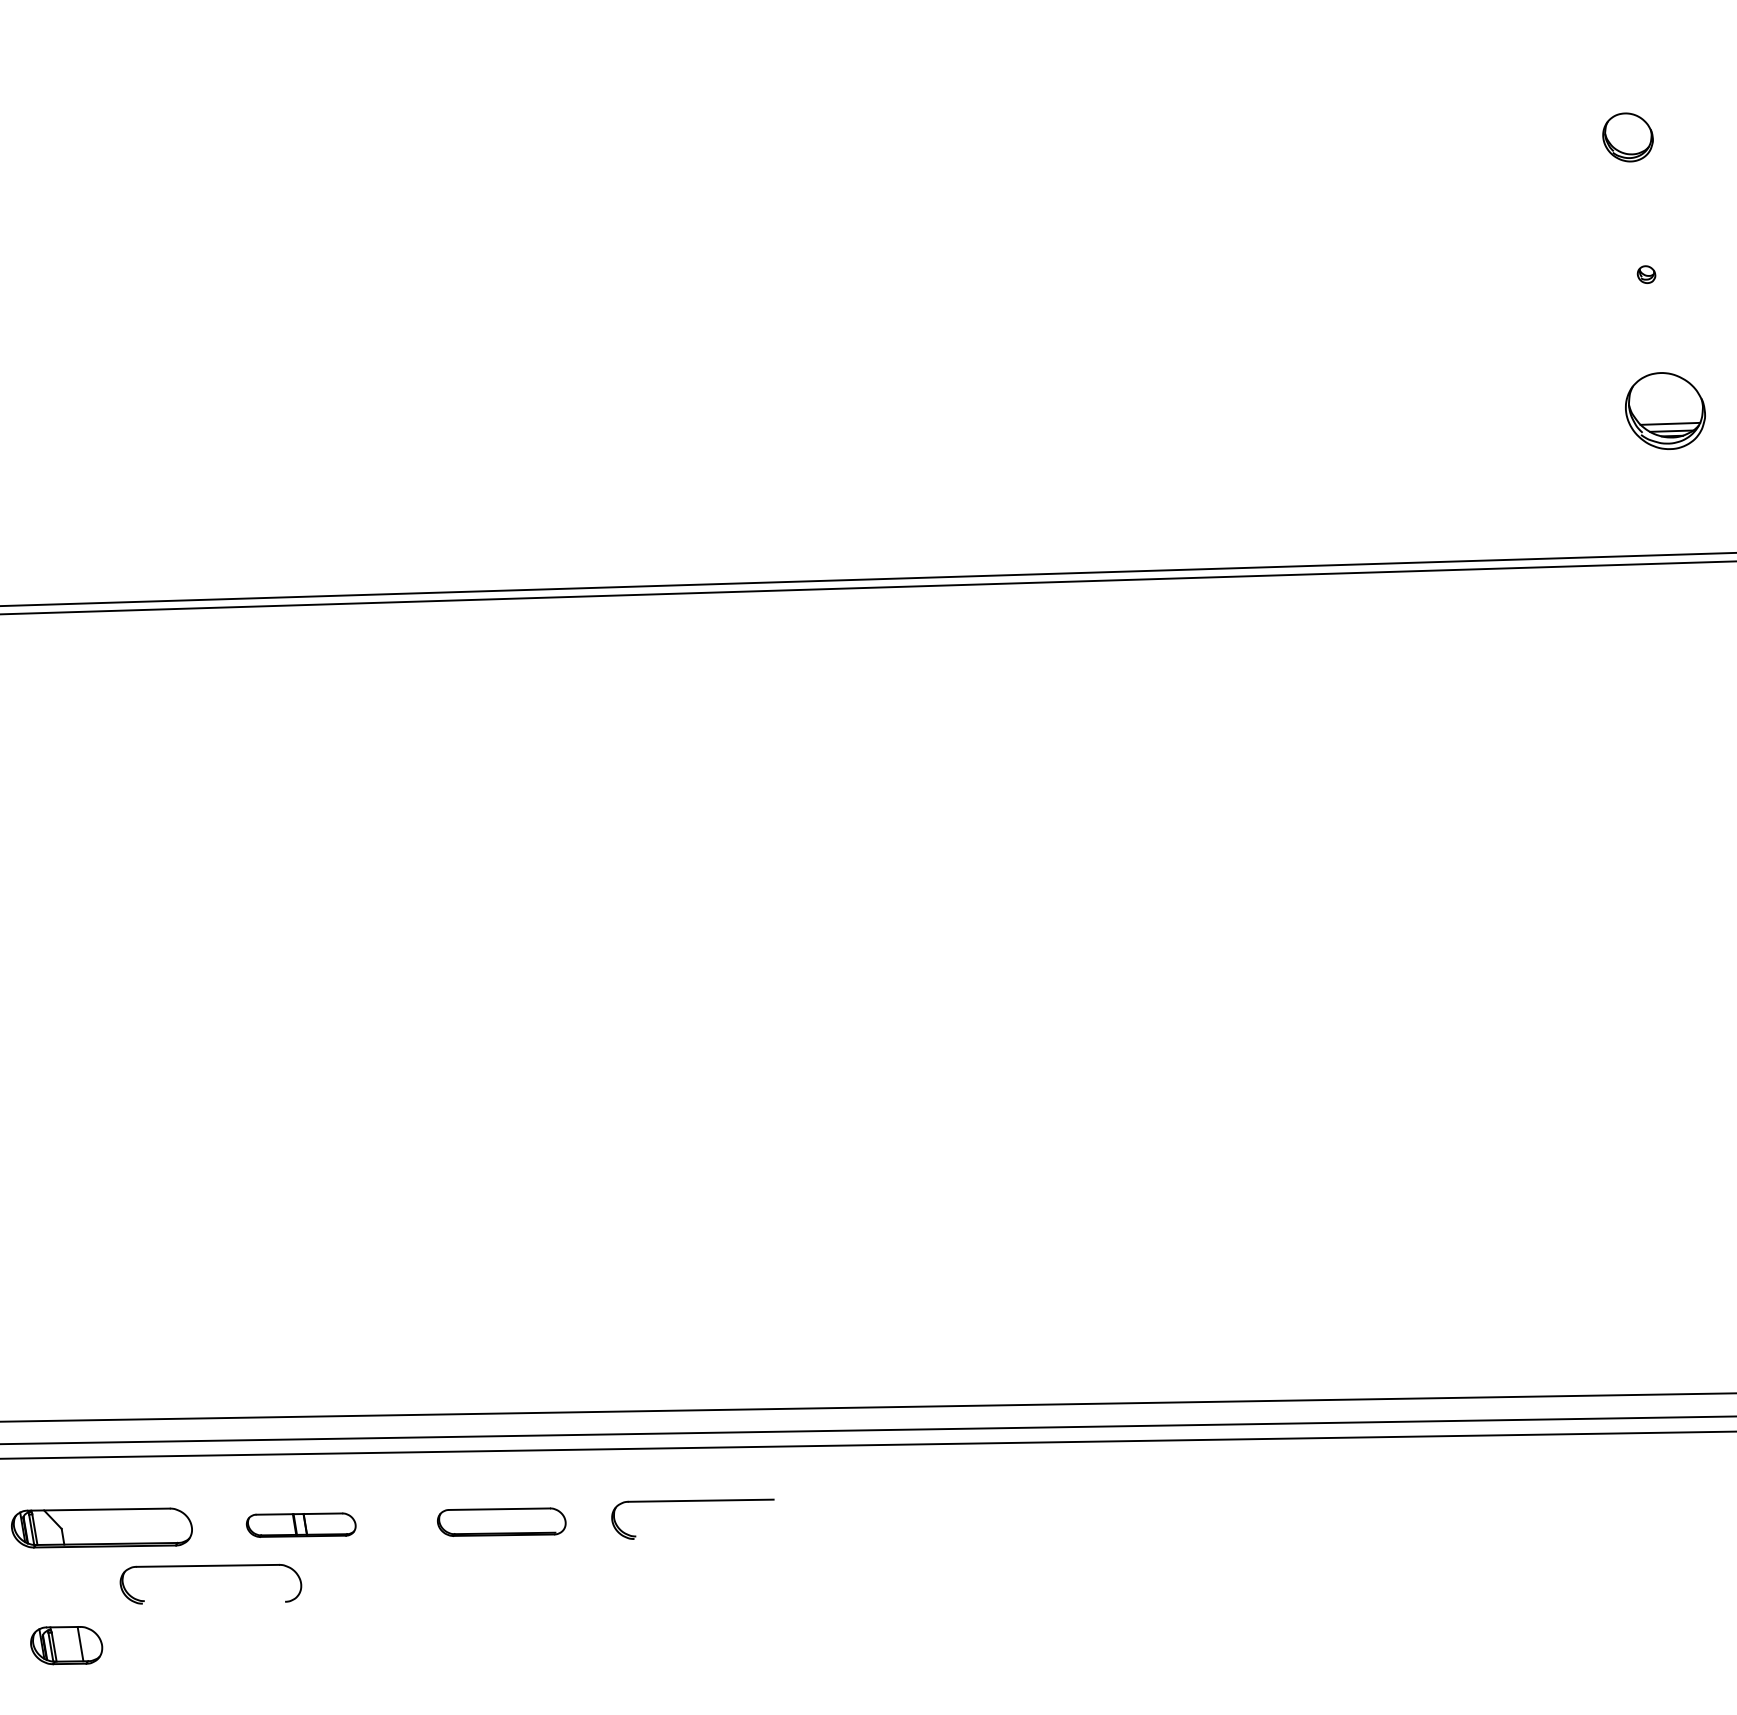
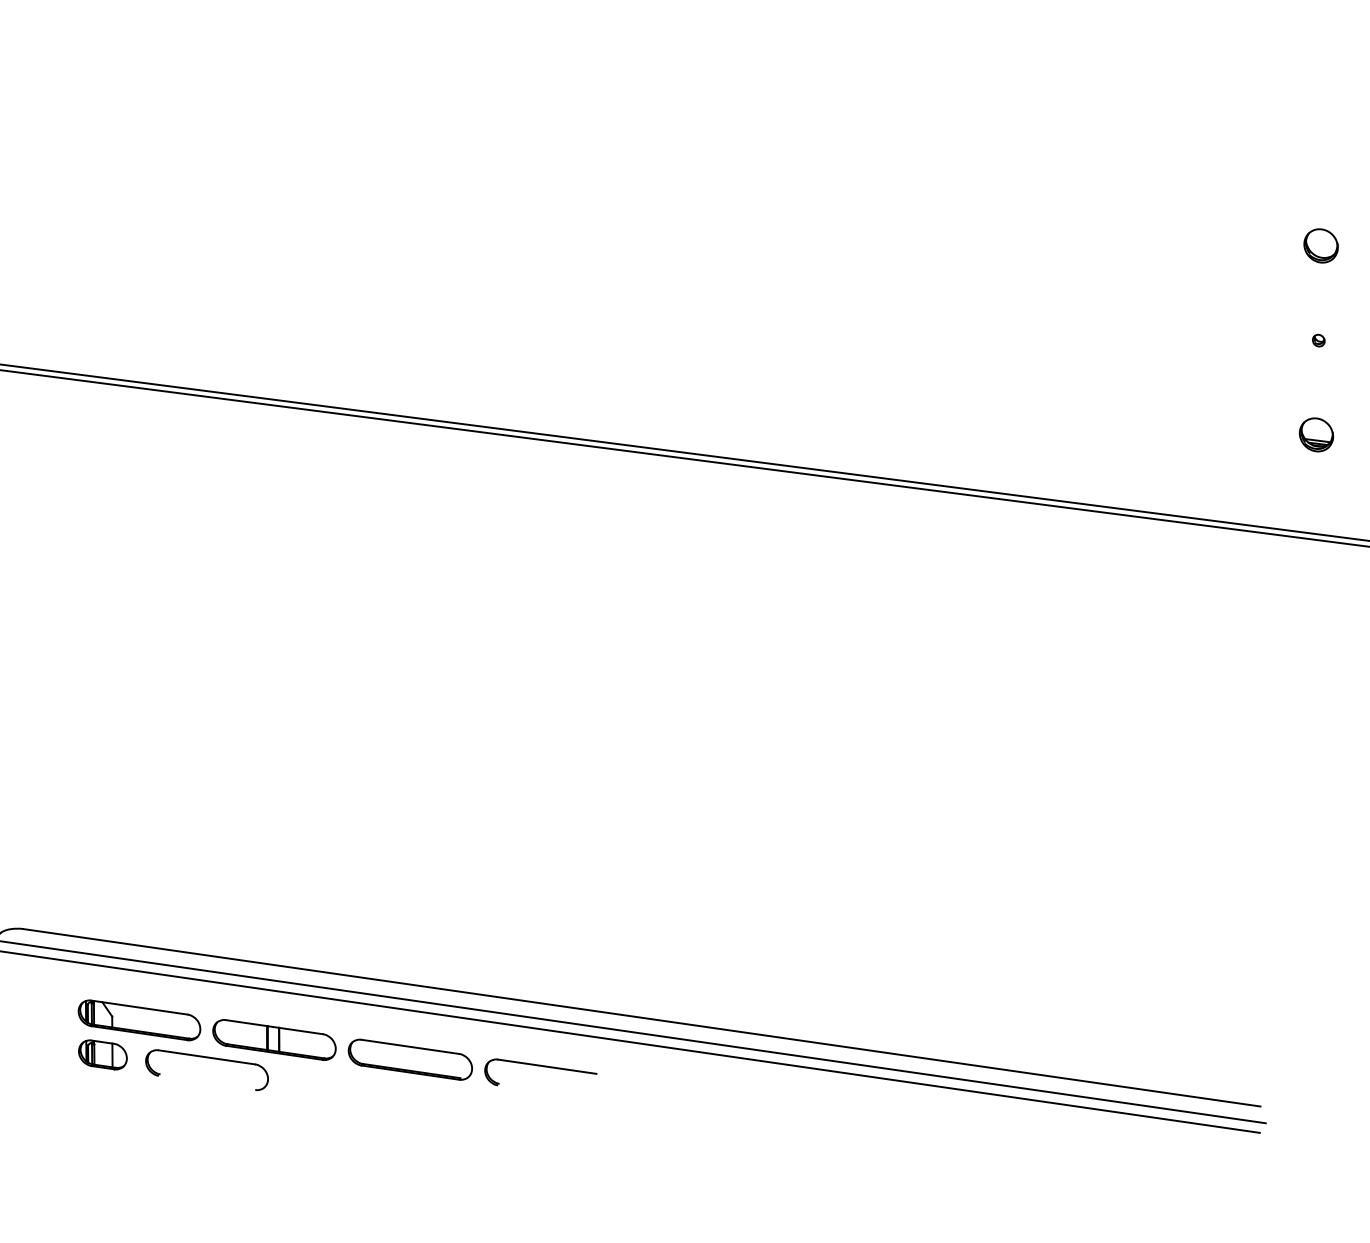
part: (1663, 410) -> (1315, 434), size x0.62
part: (500, 1522) -> (409, 1059), size x1.43
part: (301, 1524) -> (274, 1039), size x1.67
part: (65, 1645) -> (102, 1054), moved

